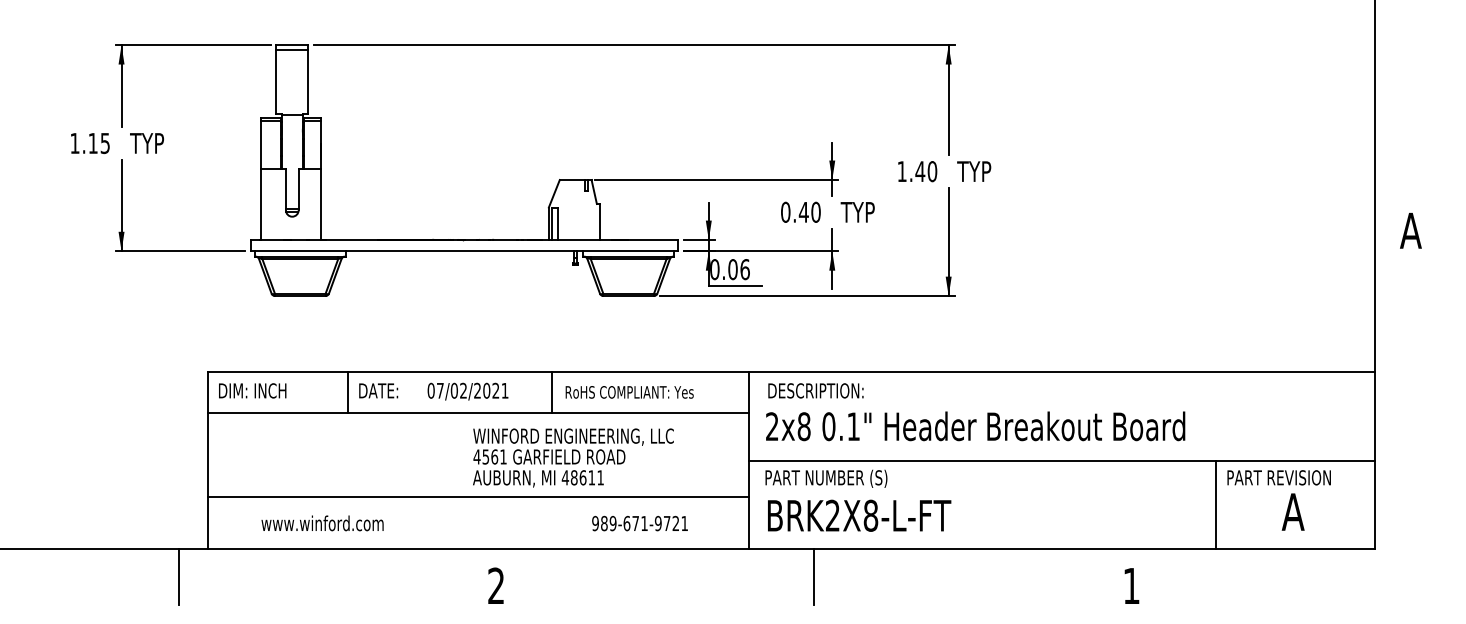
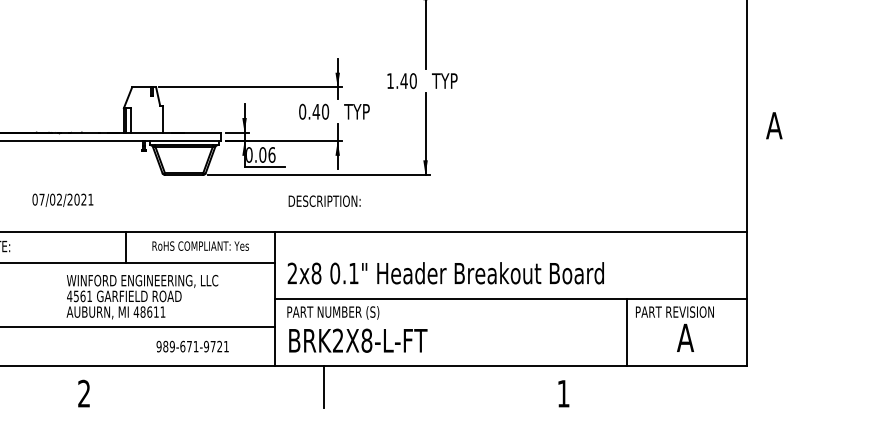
text: (815, 390) -> (324, 200), moved
text: (467, 391) -> (62, 200), moved
text: (629, 392) -> (200, 246), moved

